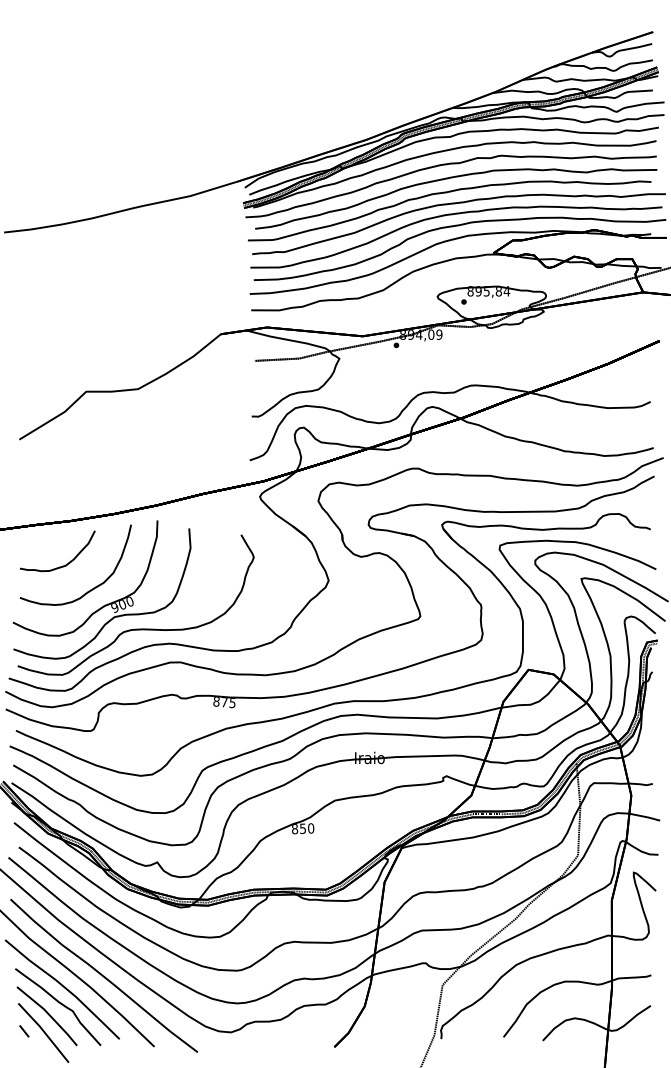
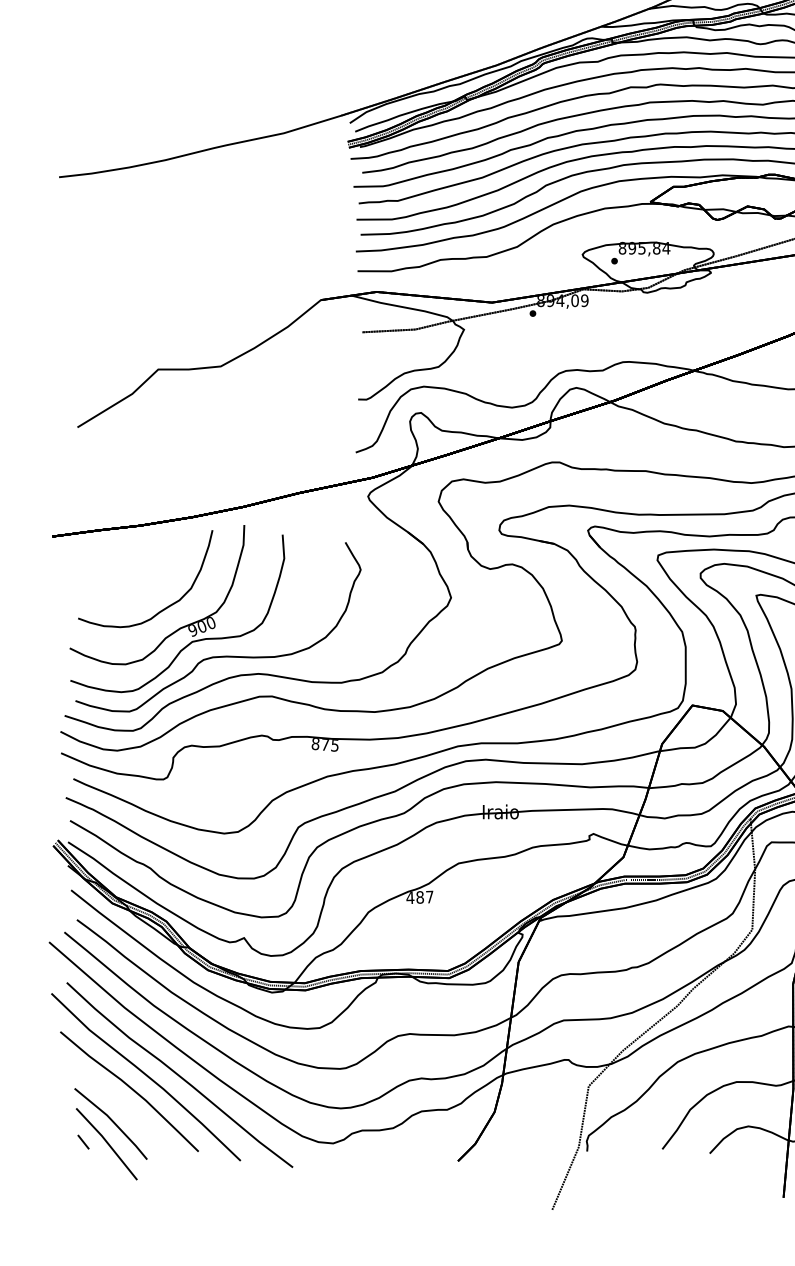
curve: (62, 565) -> (129, 579), removed
text: (302, 828) -> (419, 897), 850 -> 487
curve: (60, 1004) -> (127, 1109), removed

